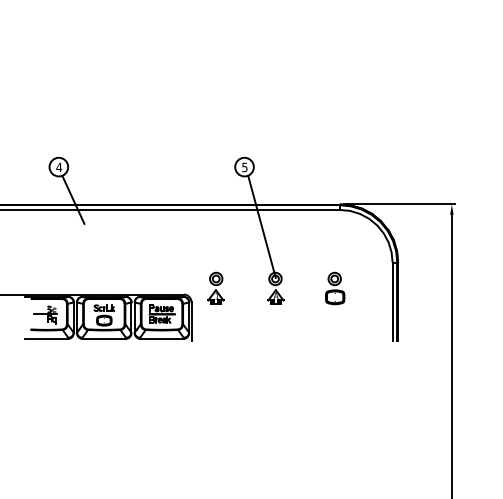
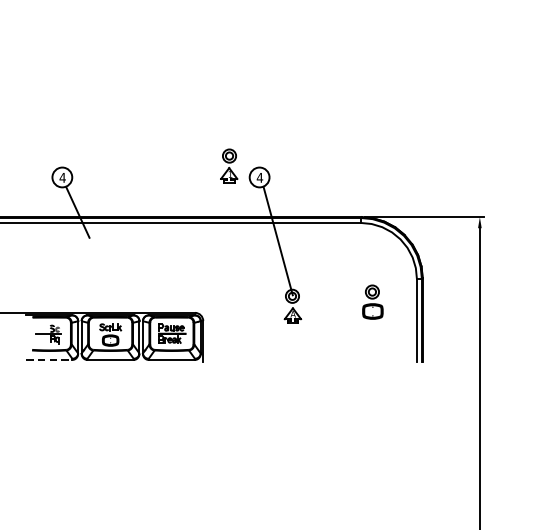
text: (244, 167) -> (259, 177), 5 -> 4
part: (215, 287) -> (228, 165), moved
part: (335, 288) -> (373, 302), moved
line: (46, 338) -> (49, 359), solid -> dashed

